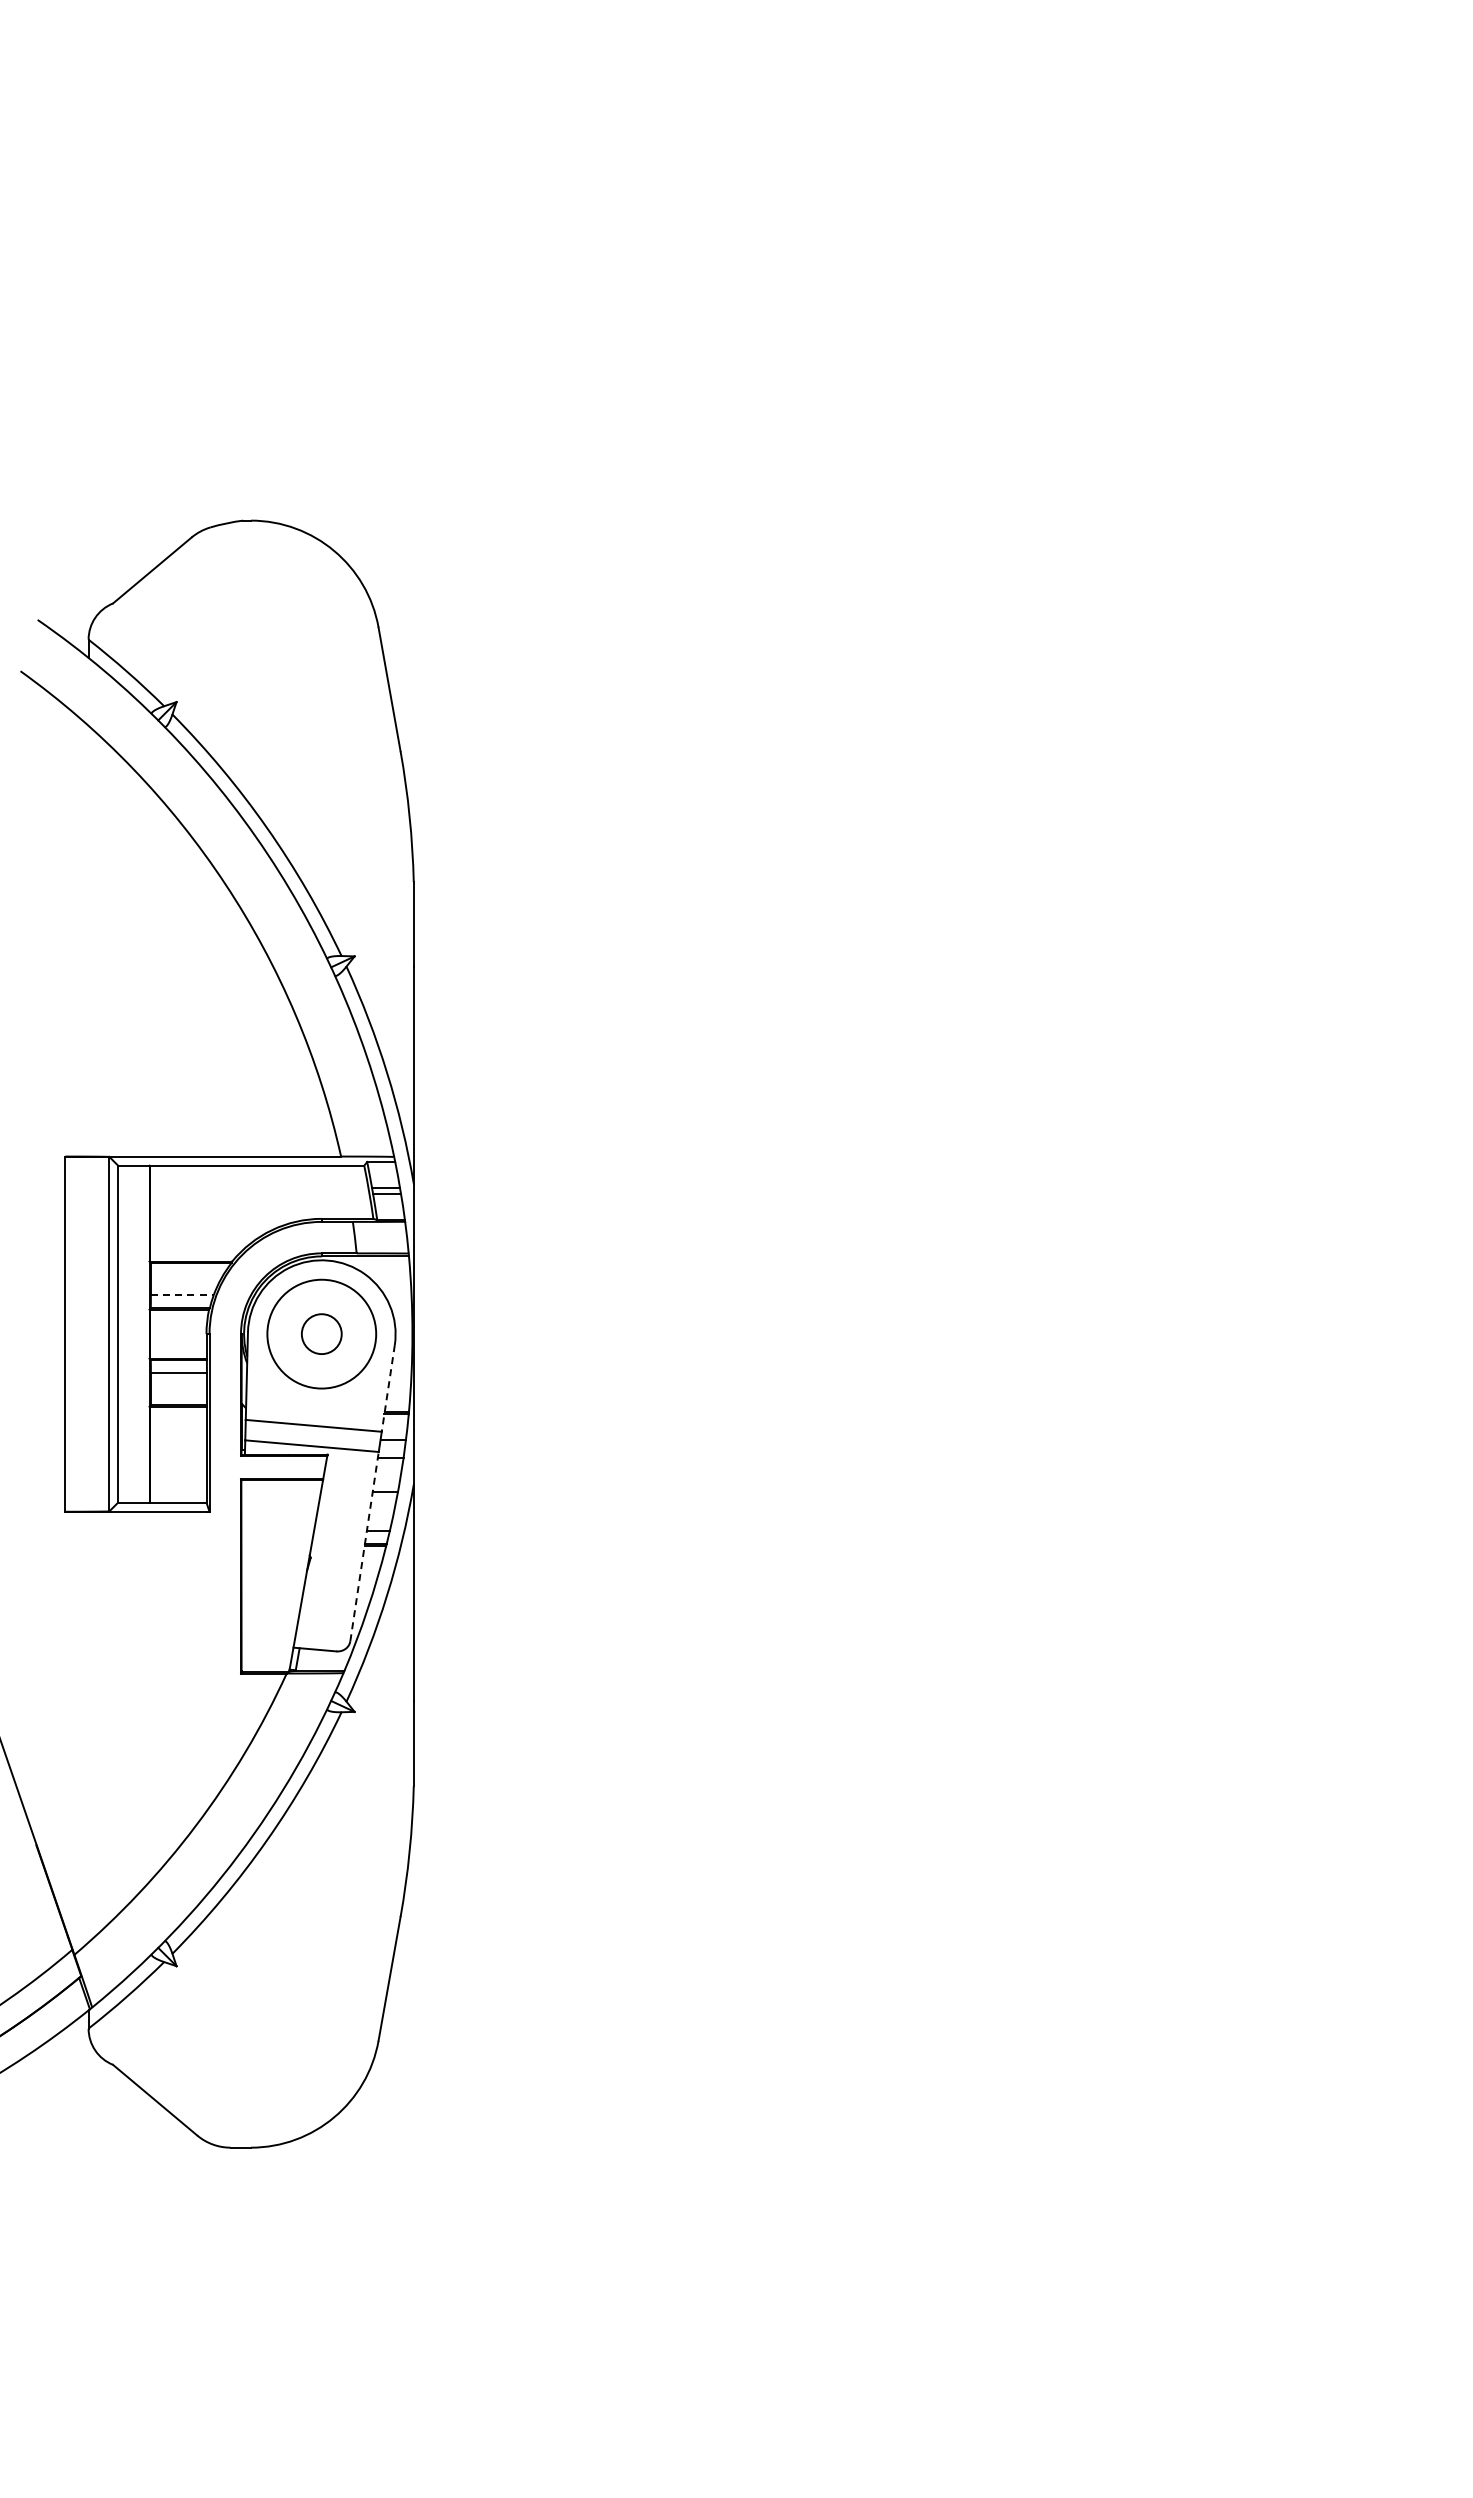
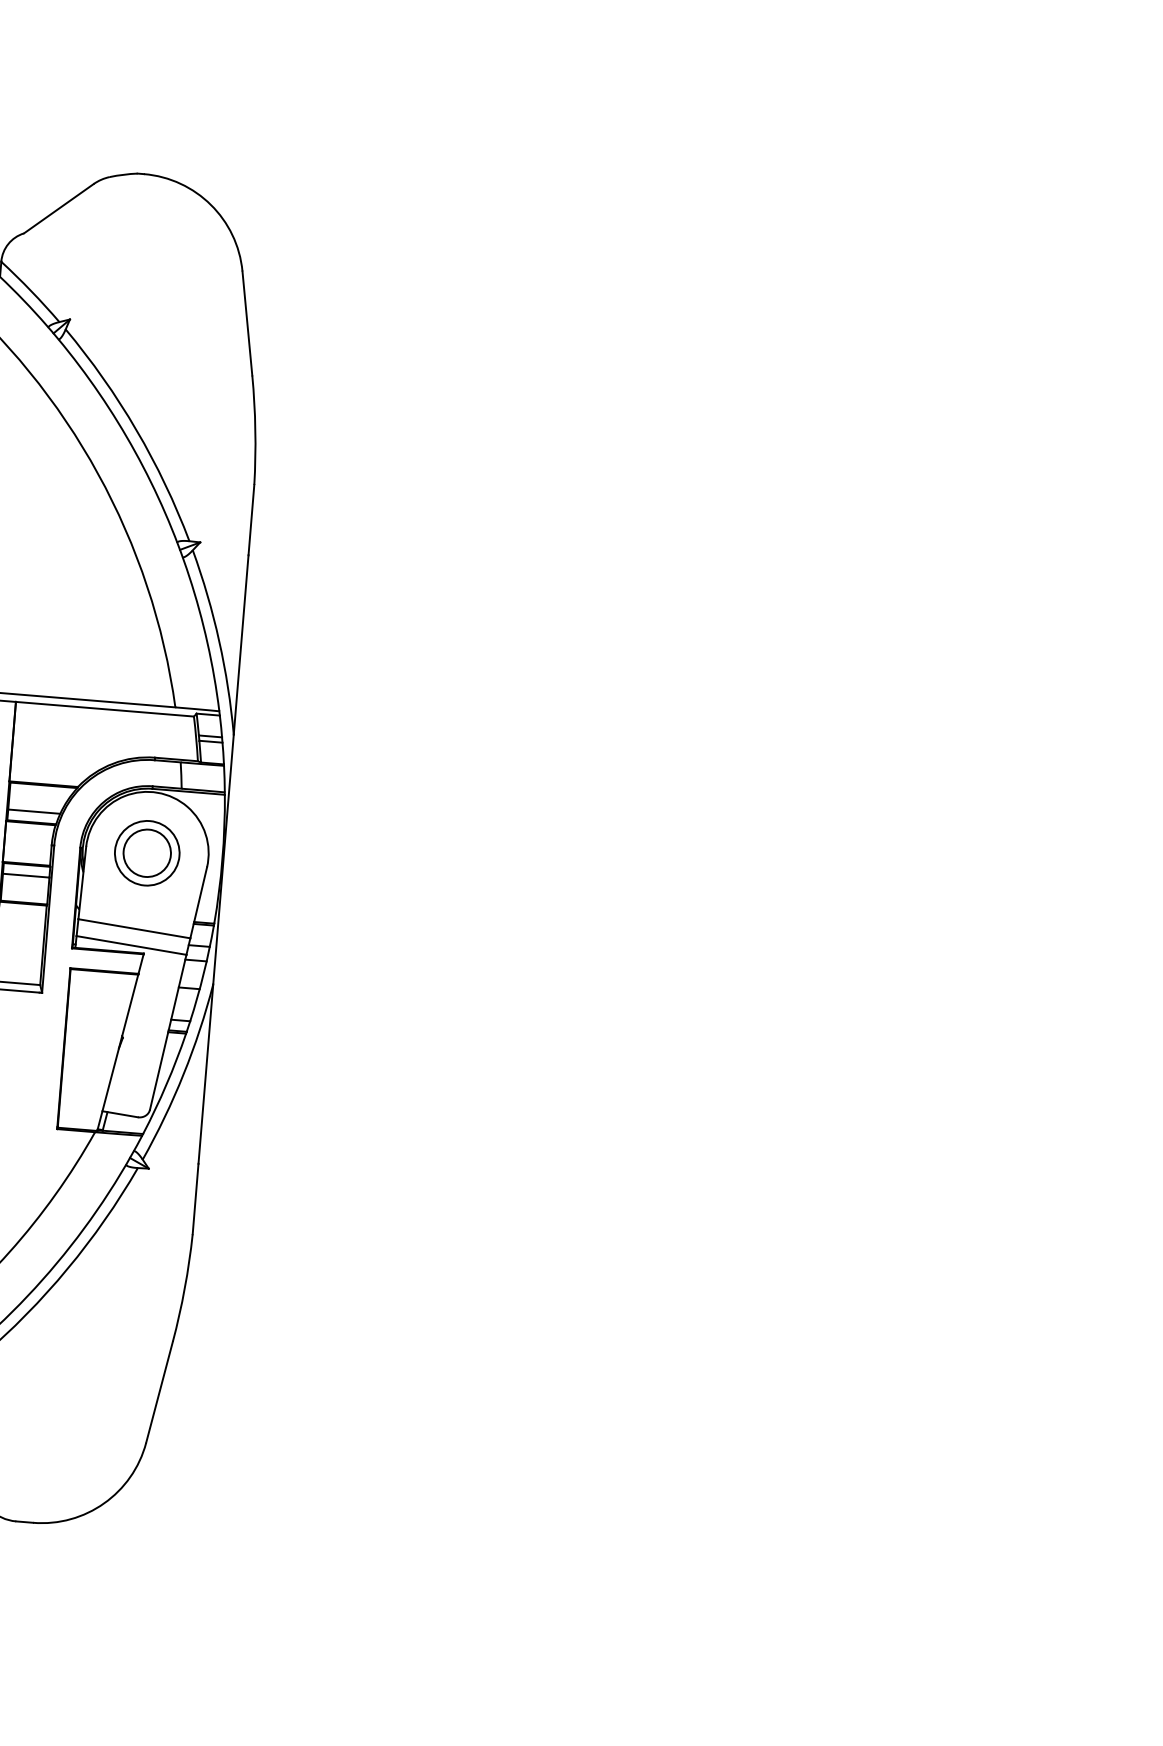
line: (182, 1295) -> (34, 811), dashed -> solid
circle: (321, 1333) -> (147, 852), size x1.43
circle: (321, 1334) -> (147, 853), size x0.71
line: (388, 1388) -> (198, 902), dashed -> solid
line: (364, 1546) -> (168, 1032), dashed -> solid

